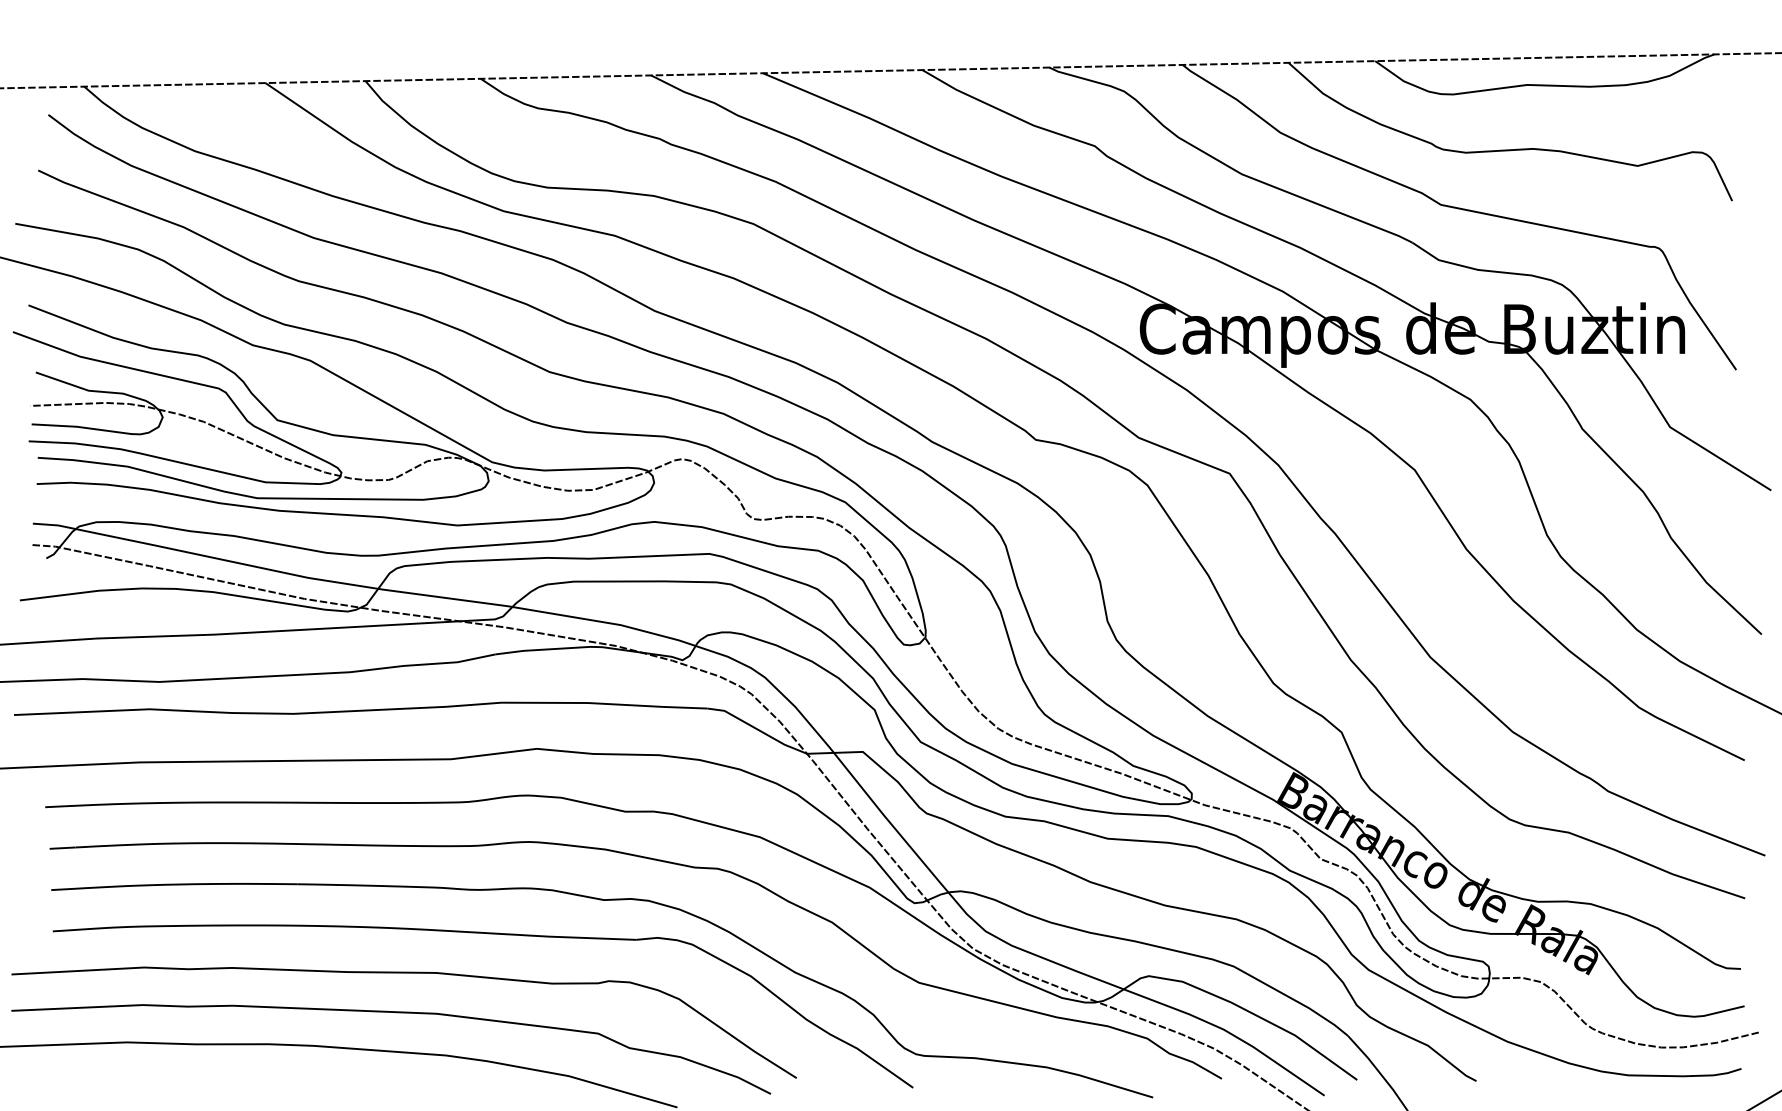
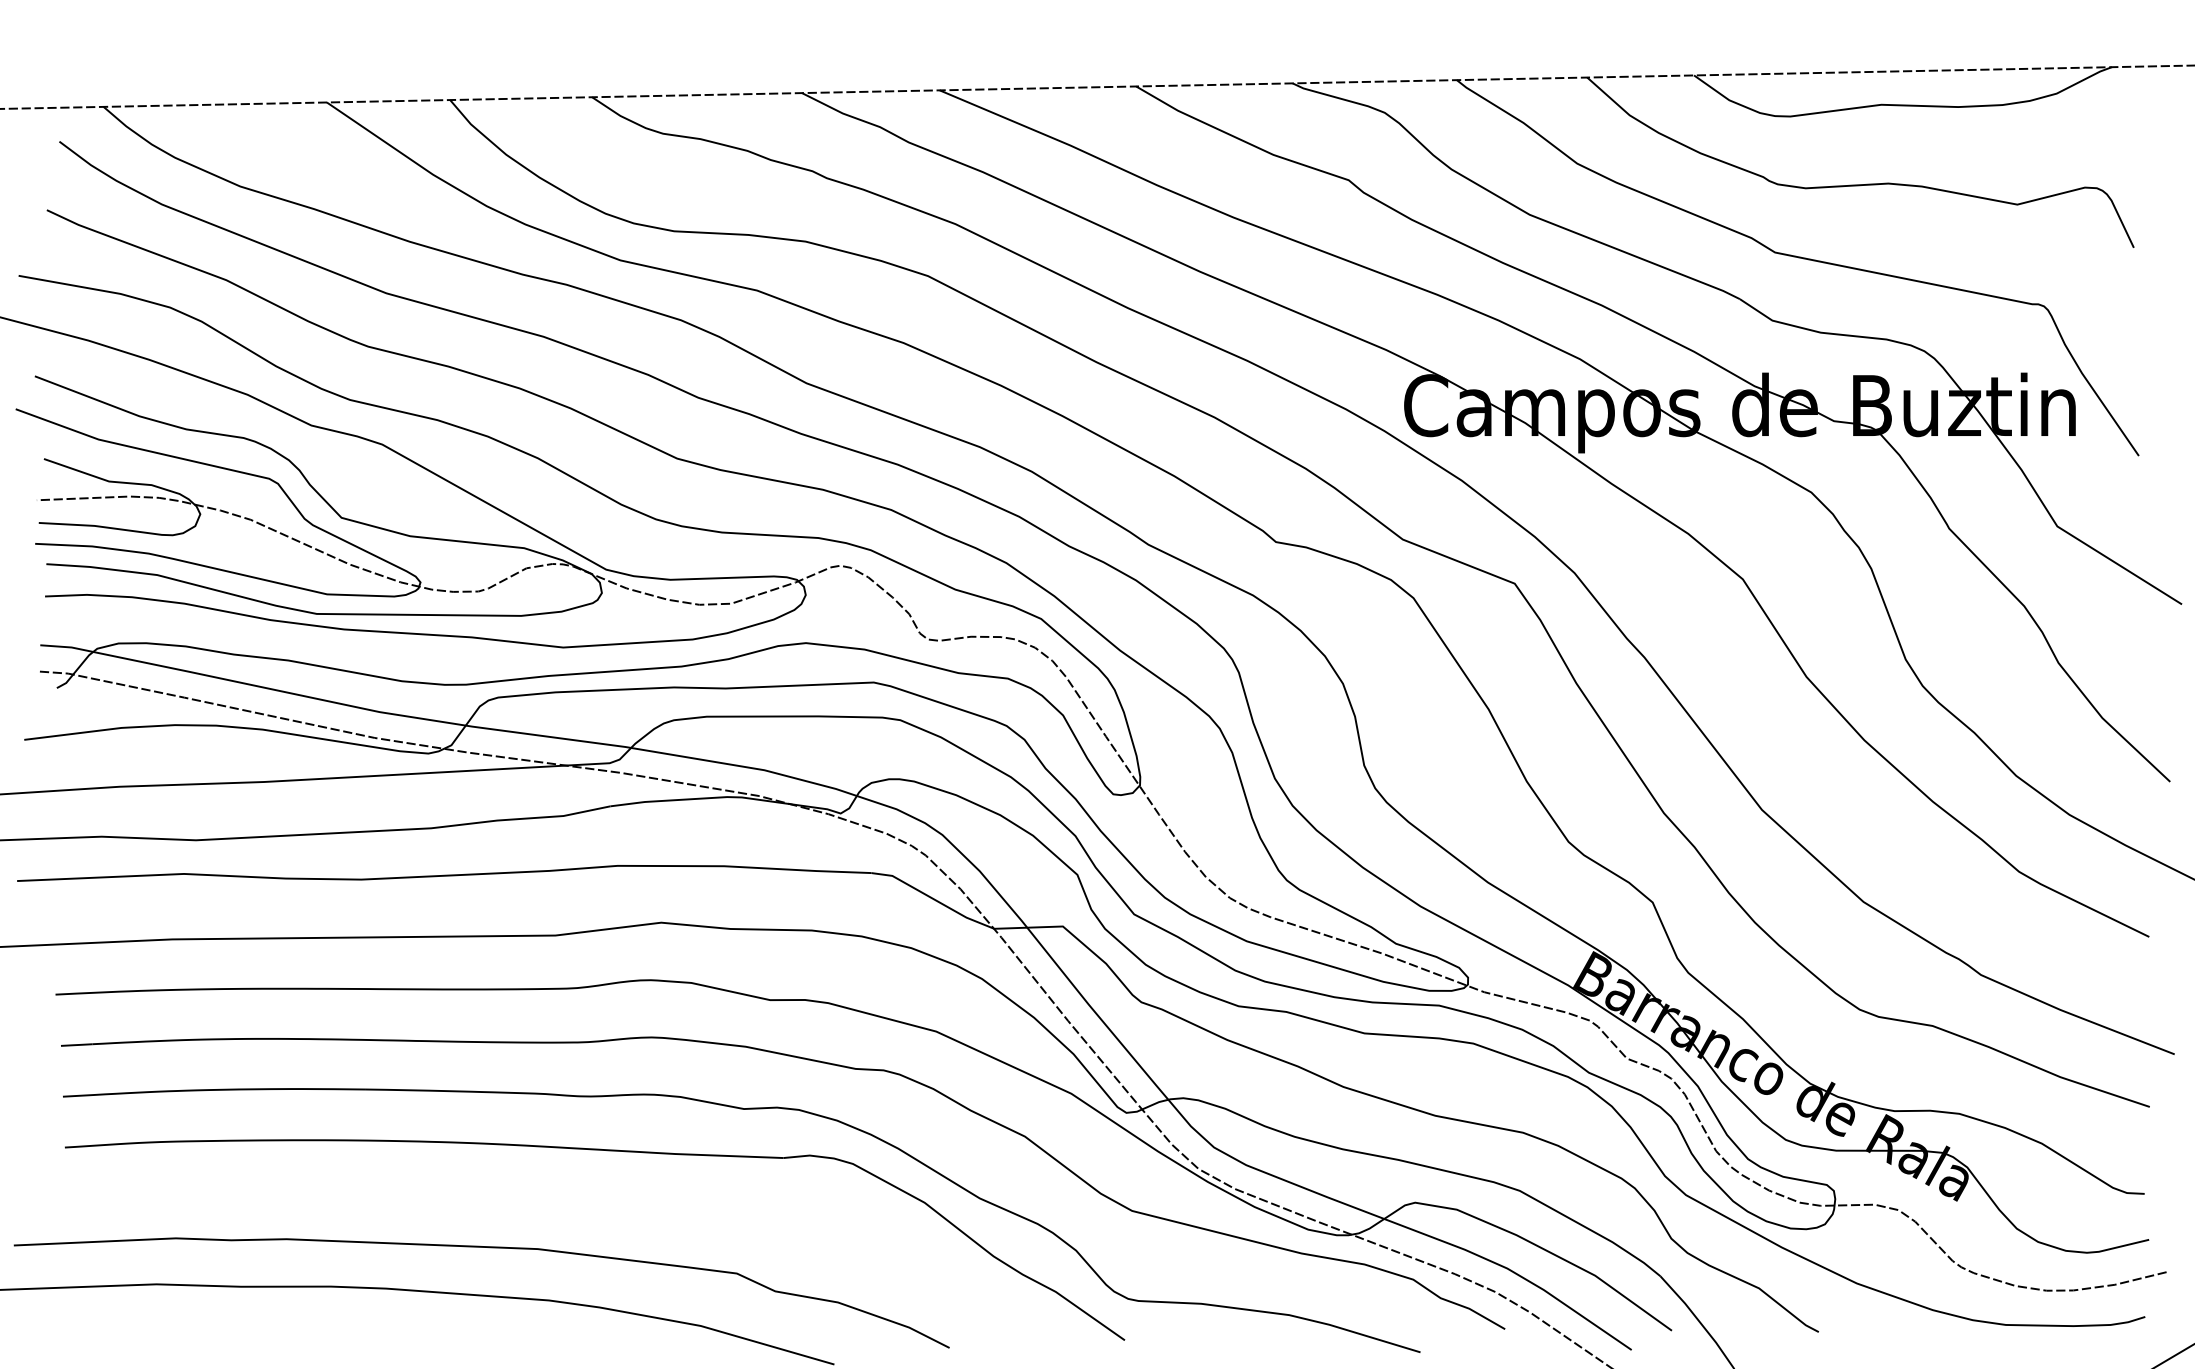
curve: (403, 973) -> (497, 1199), removed

